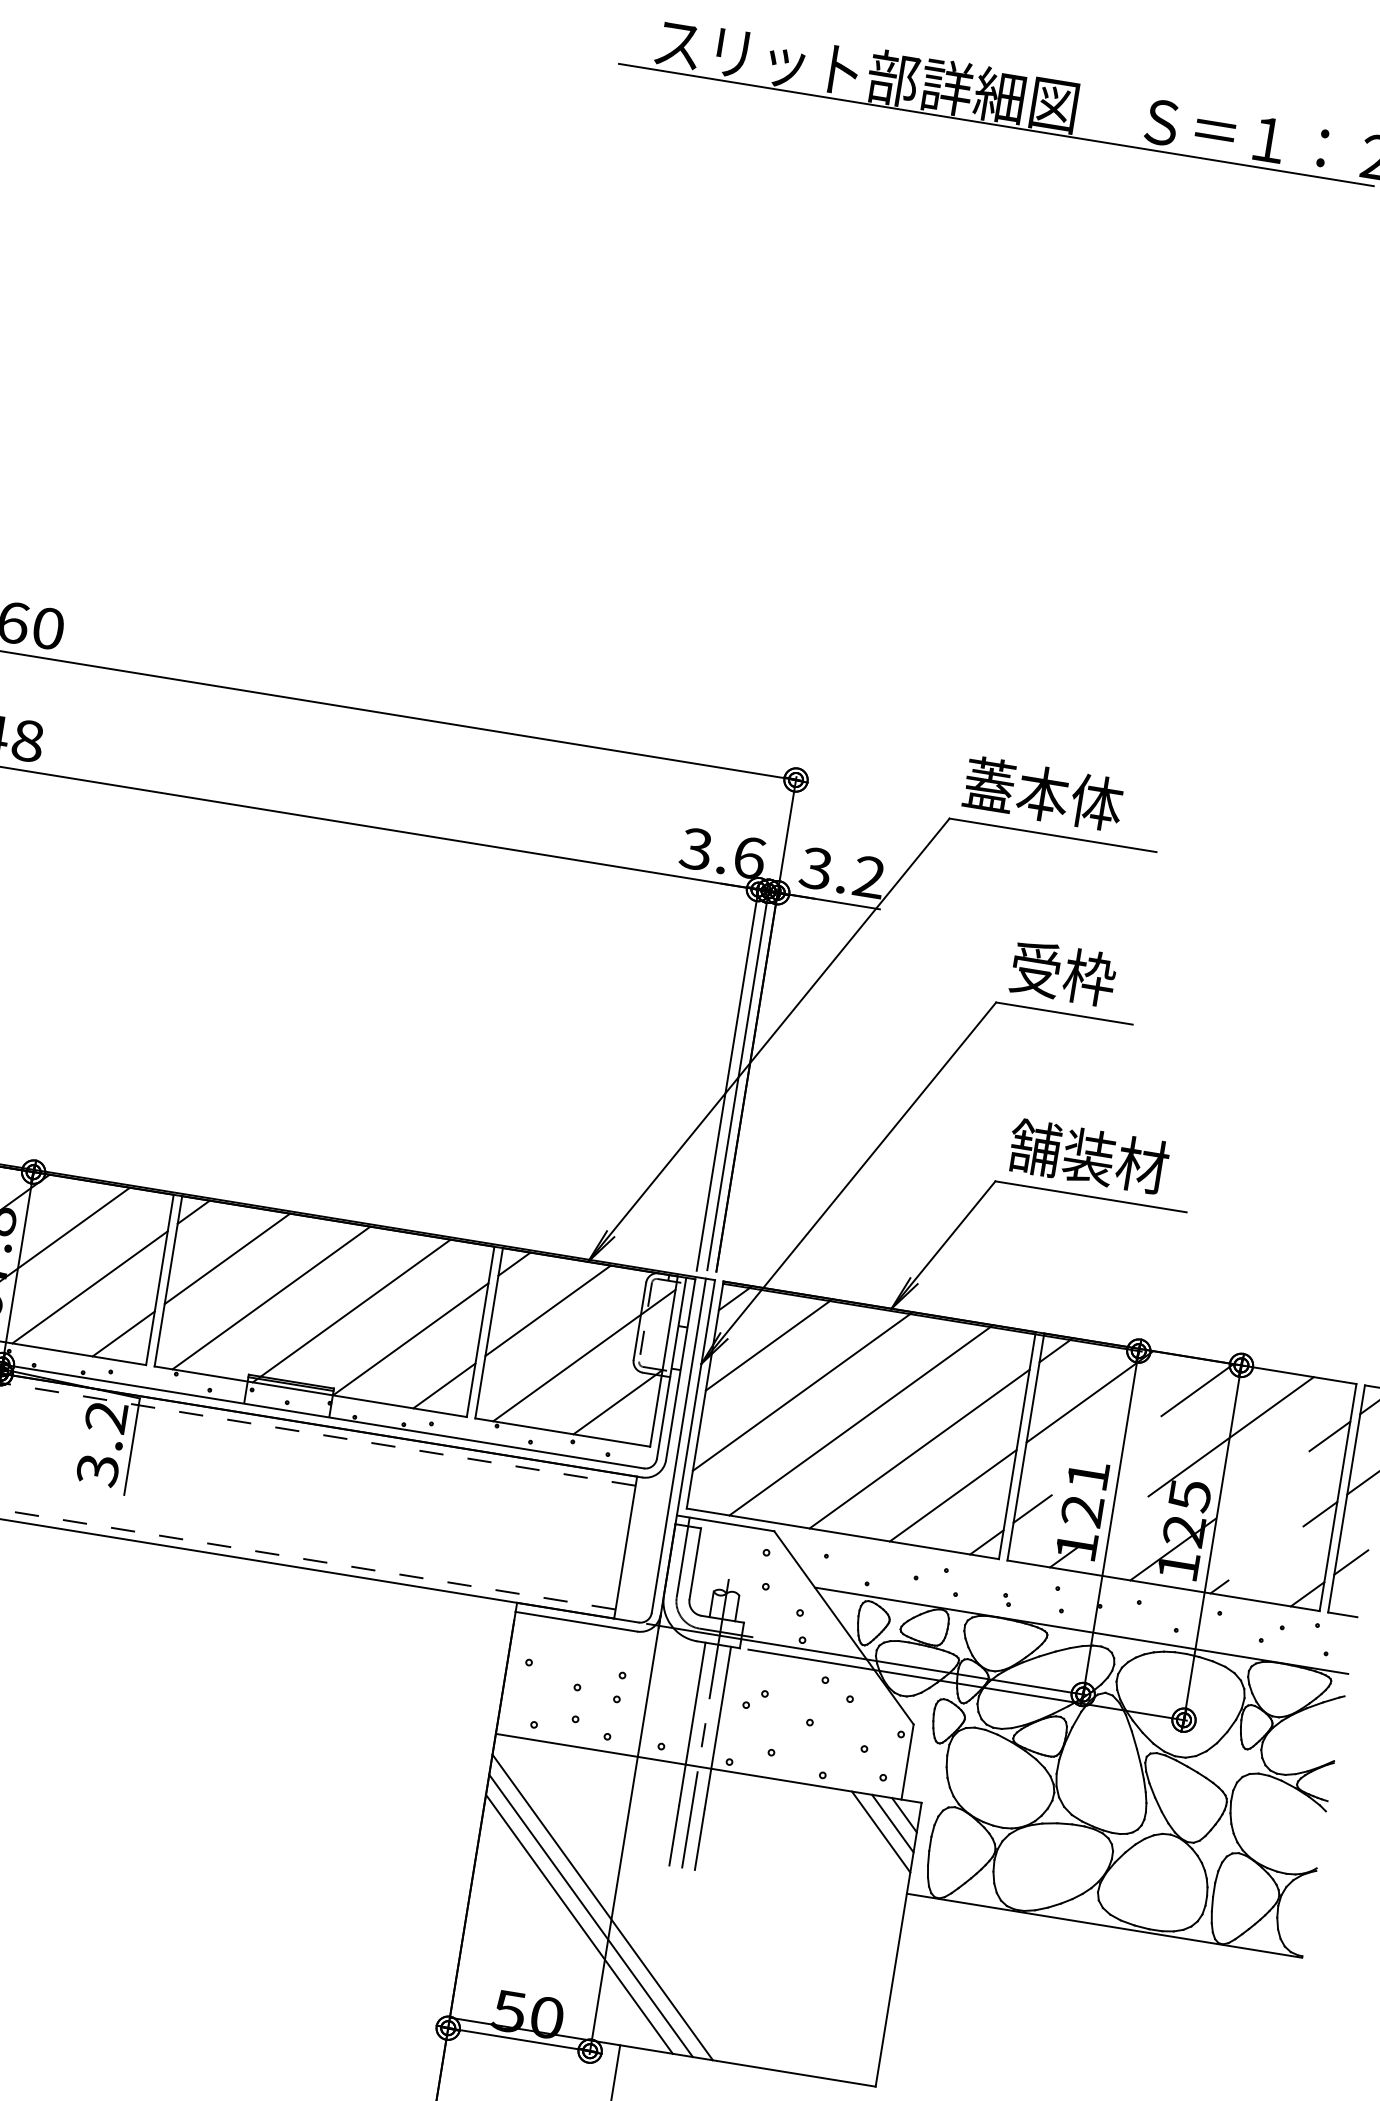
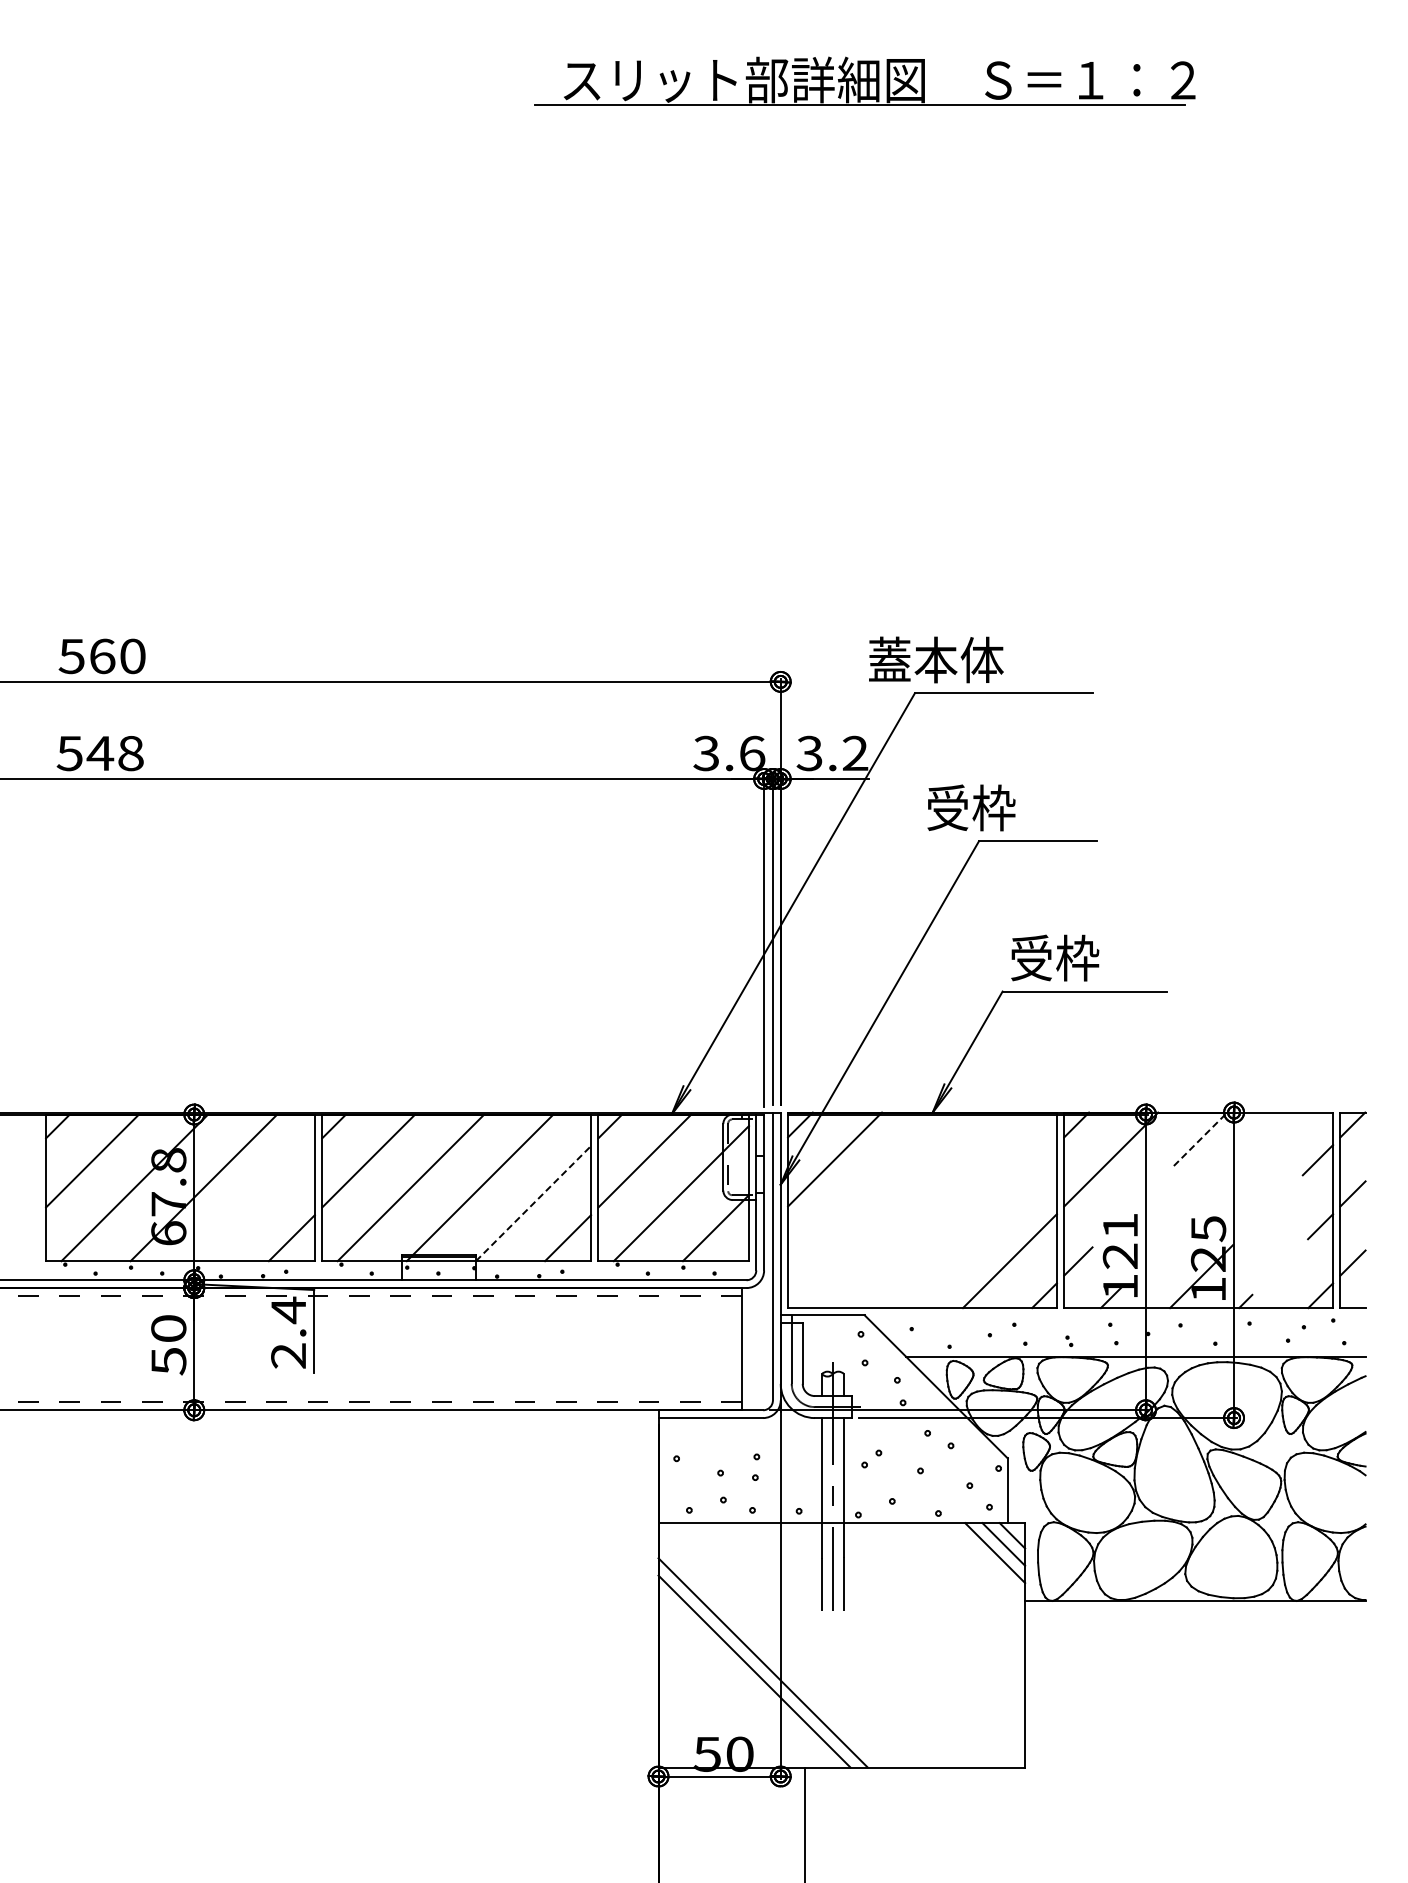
text: (1043, 793) -> (936, 659), moved
text: (1063, 973) -> (971, 807), moved
text: (1088, 1155) -> (1077, 957), 舗装材 -> 受枠
line: (89, 1287) -> (256, 1203), removed
line: (410, 1339) -> (533, 1203), solid -> dashed
line: (802, 1390) -> (869, 1193), removed
line: (1197, 1390) -> (1200, 1139), solid -> dashed
line: (861, 1420) -> (922, 1210), removed
line: (1230, 1436) -> (1234, 1173), removed
text: (102, 1442) -> (288, 1332), 3.2 -> 2.4
line: (918, 1448) -> (974, 1226), removed
line: (602, 1907) -> (771, 1654), removed

